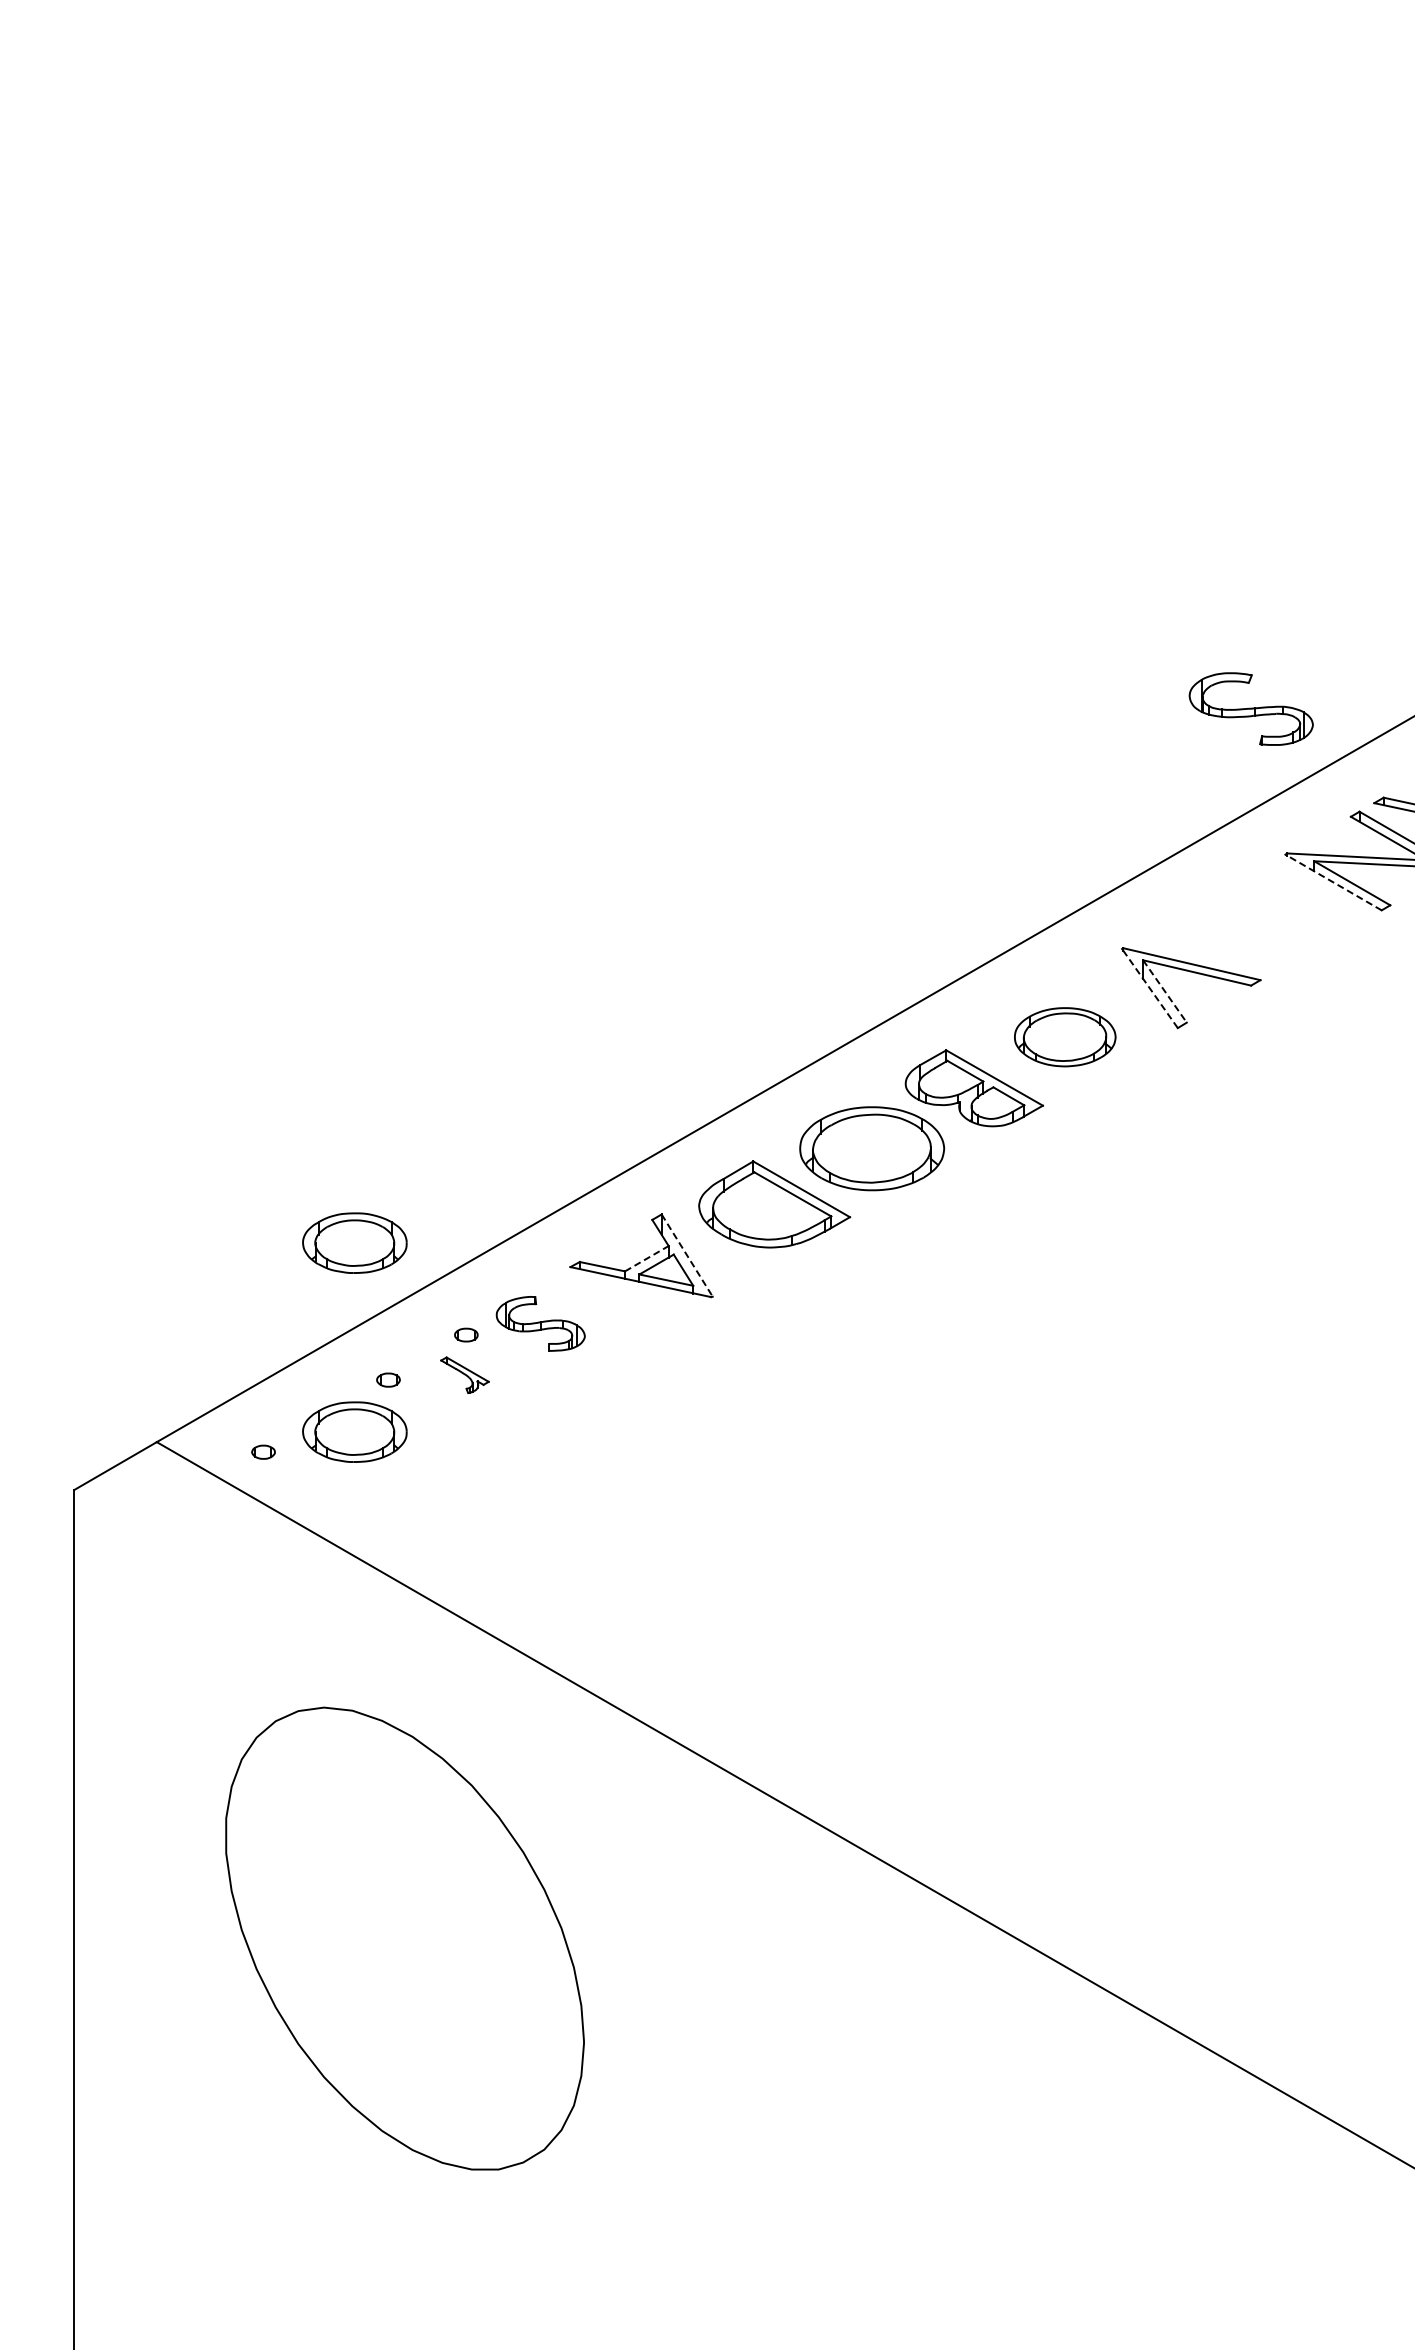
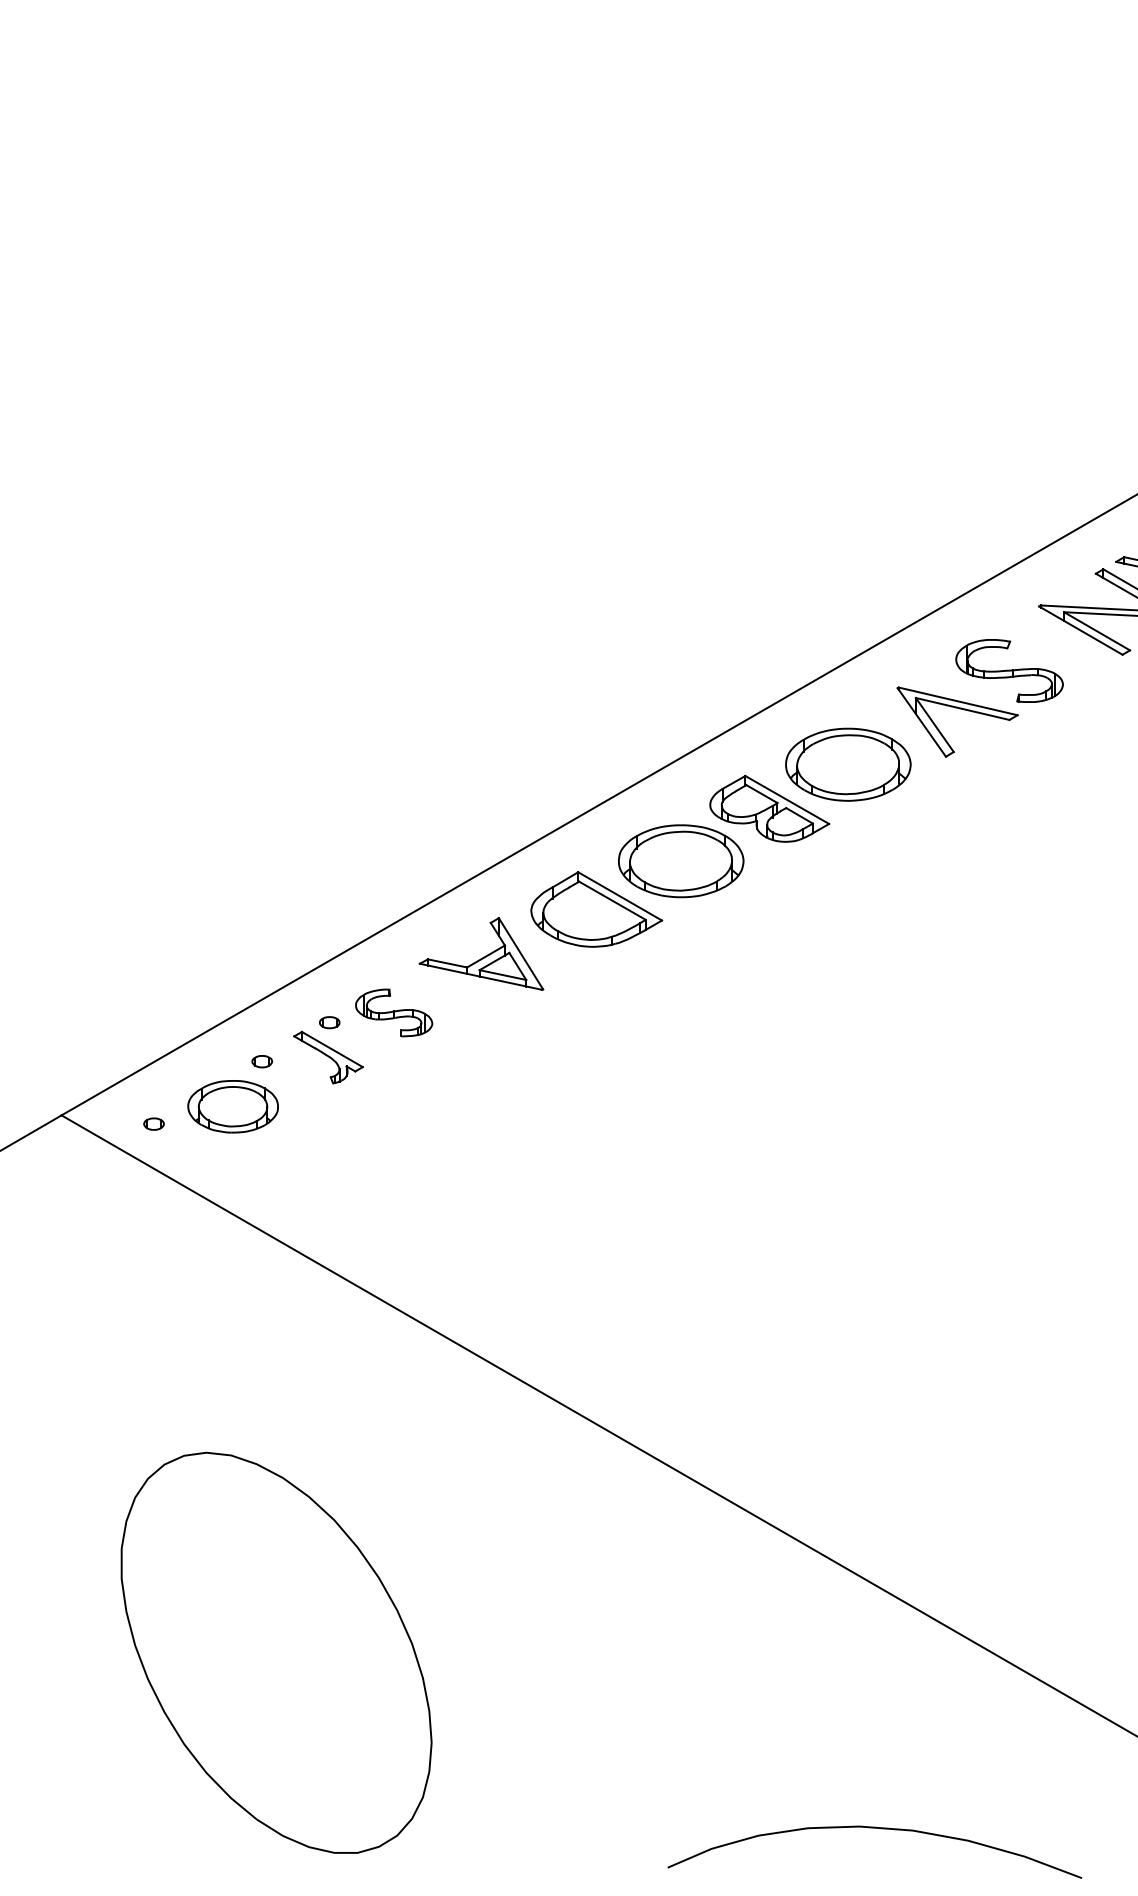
part: (1250, 708) -> (1008, 670), moved
line: (1333, 882) -> (1080, 630), dashed -> solid
line: (1149, 988) -> (921, 722), dashed -> solid
line: (1165, 991) -> (935, 725), dashed -> solid
part: (1065, 1036) -> (848, 764), size x1.43
part: (354, 1242) -> (232, 942), removed
line: (687, 1256) -> (521, 954), dashed -> solid
line: (647, 1258) -> (486, 956), dashed -> solid
part: (464, 1374) -> (328, 1056), size x1.67
part: (404, 1938) -> (276, 1652), moved
curve: (1095, 2265) -> (874, 1828), added

